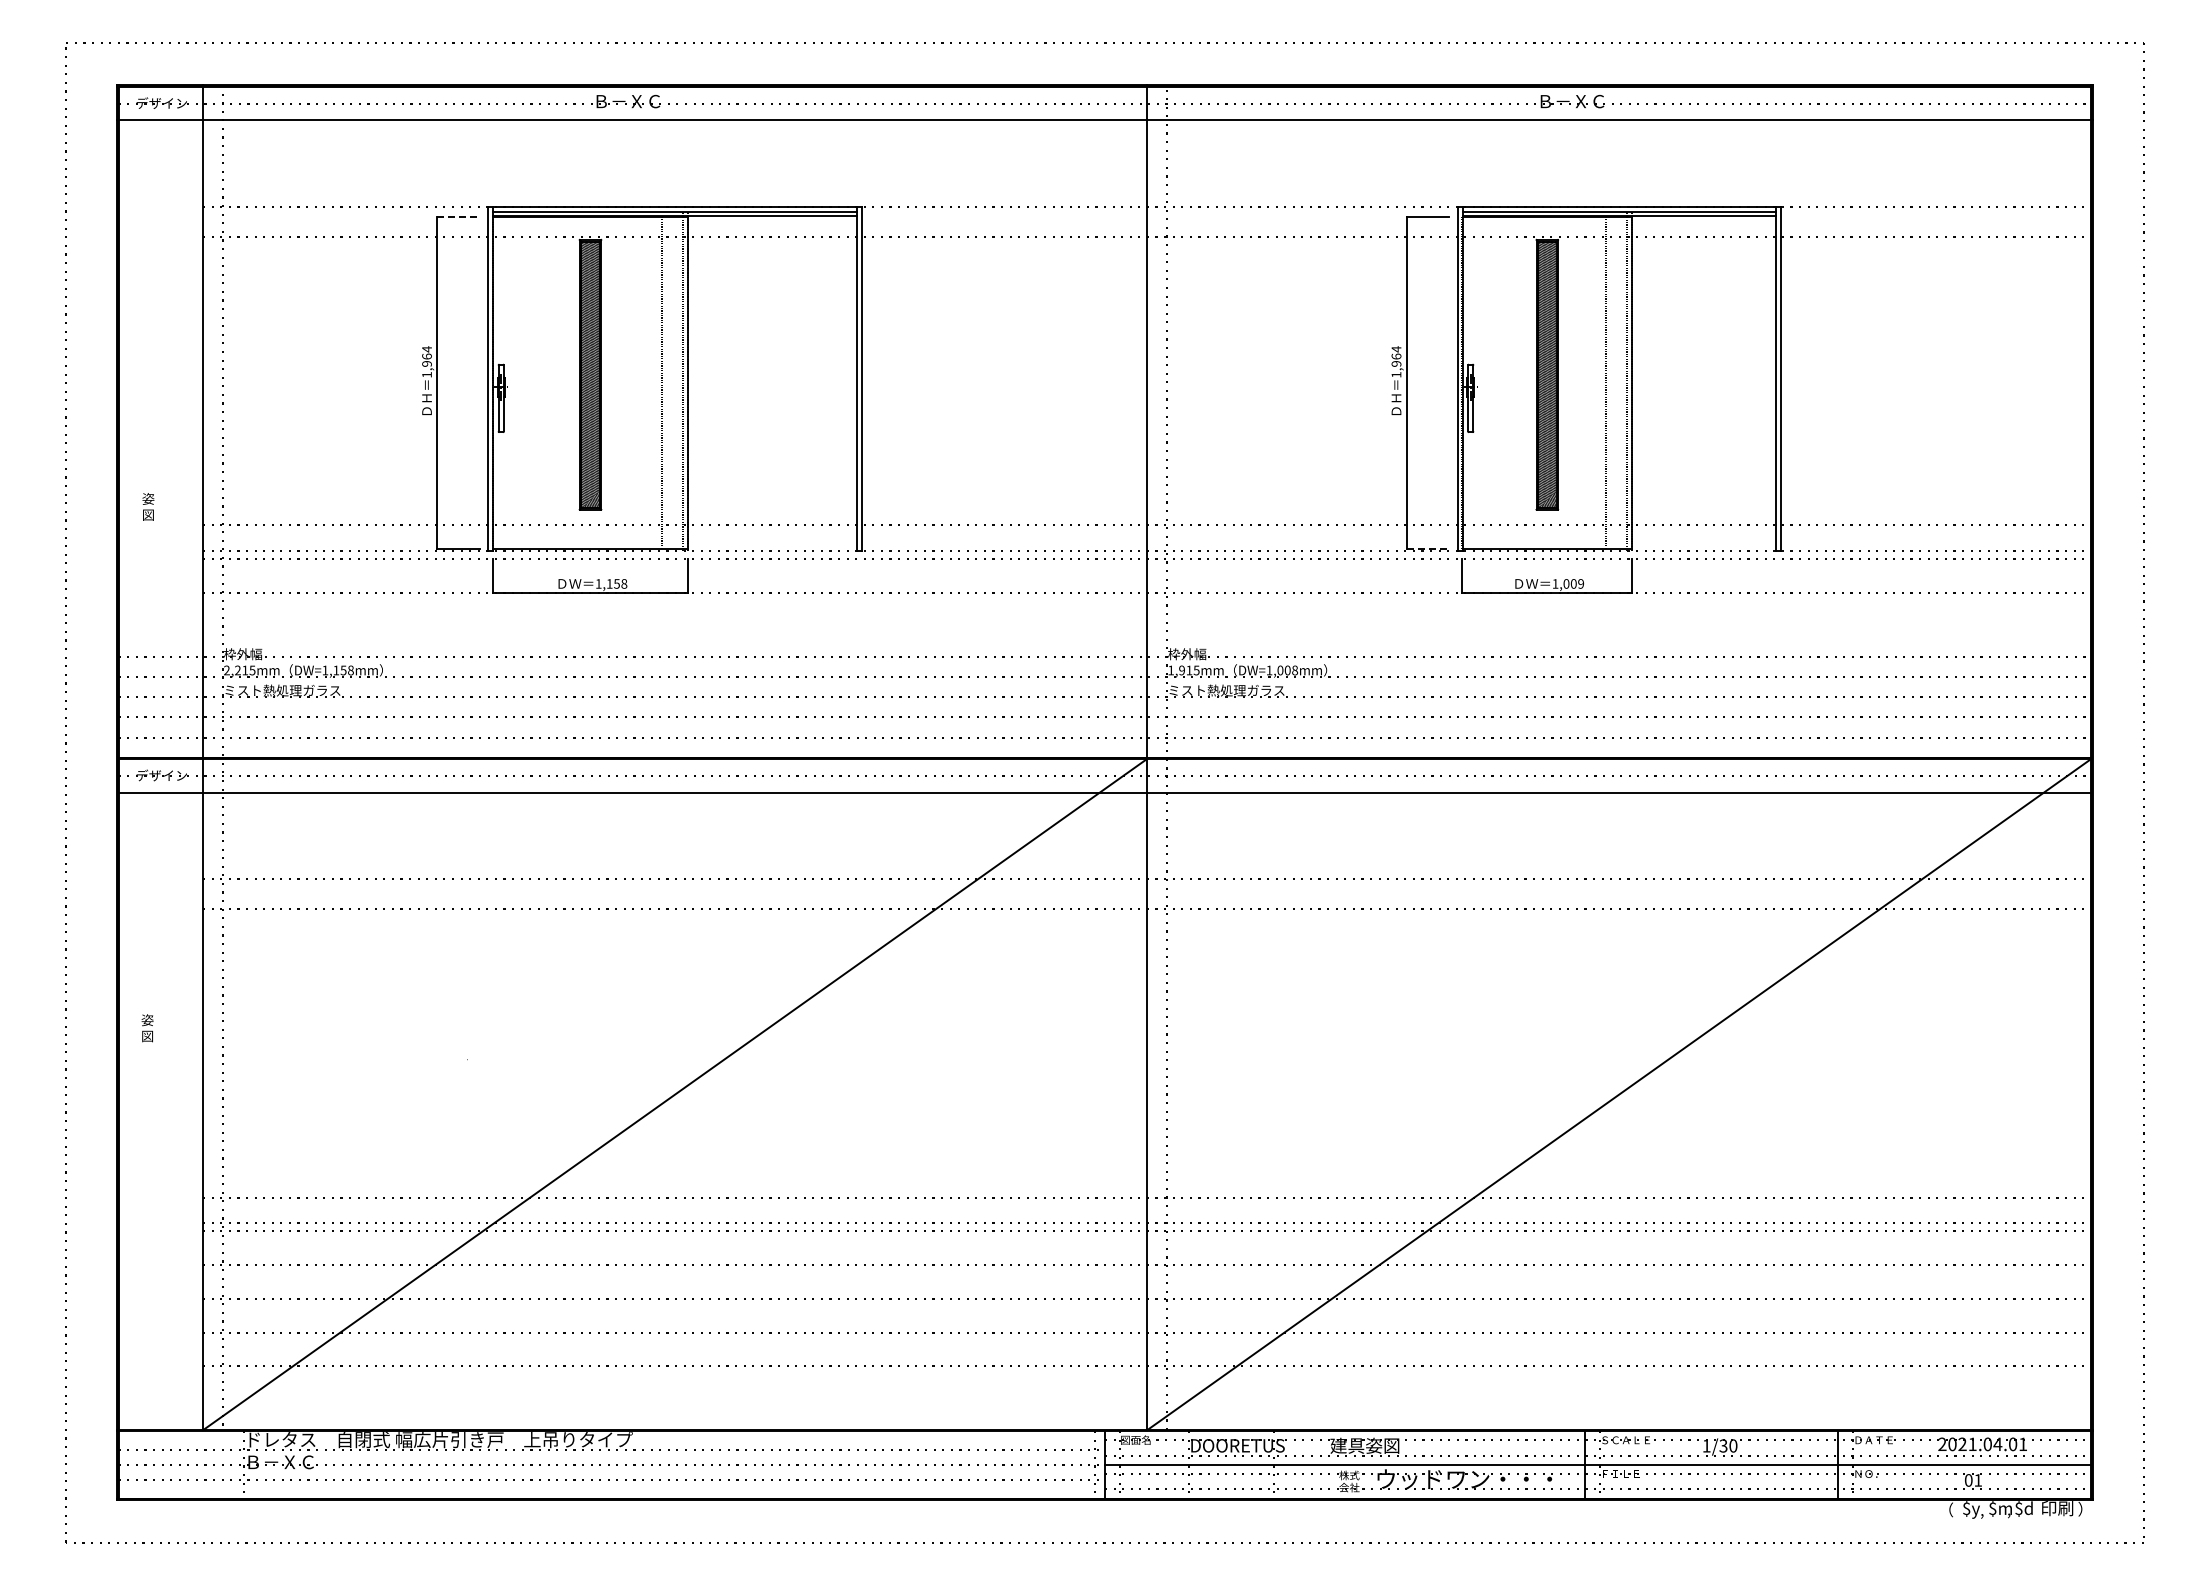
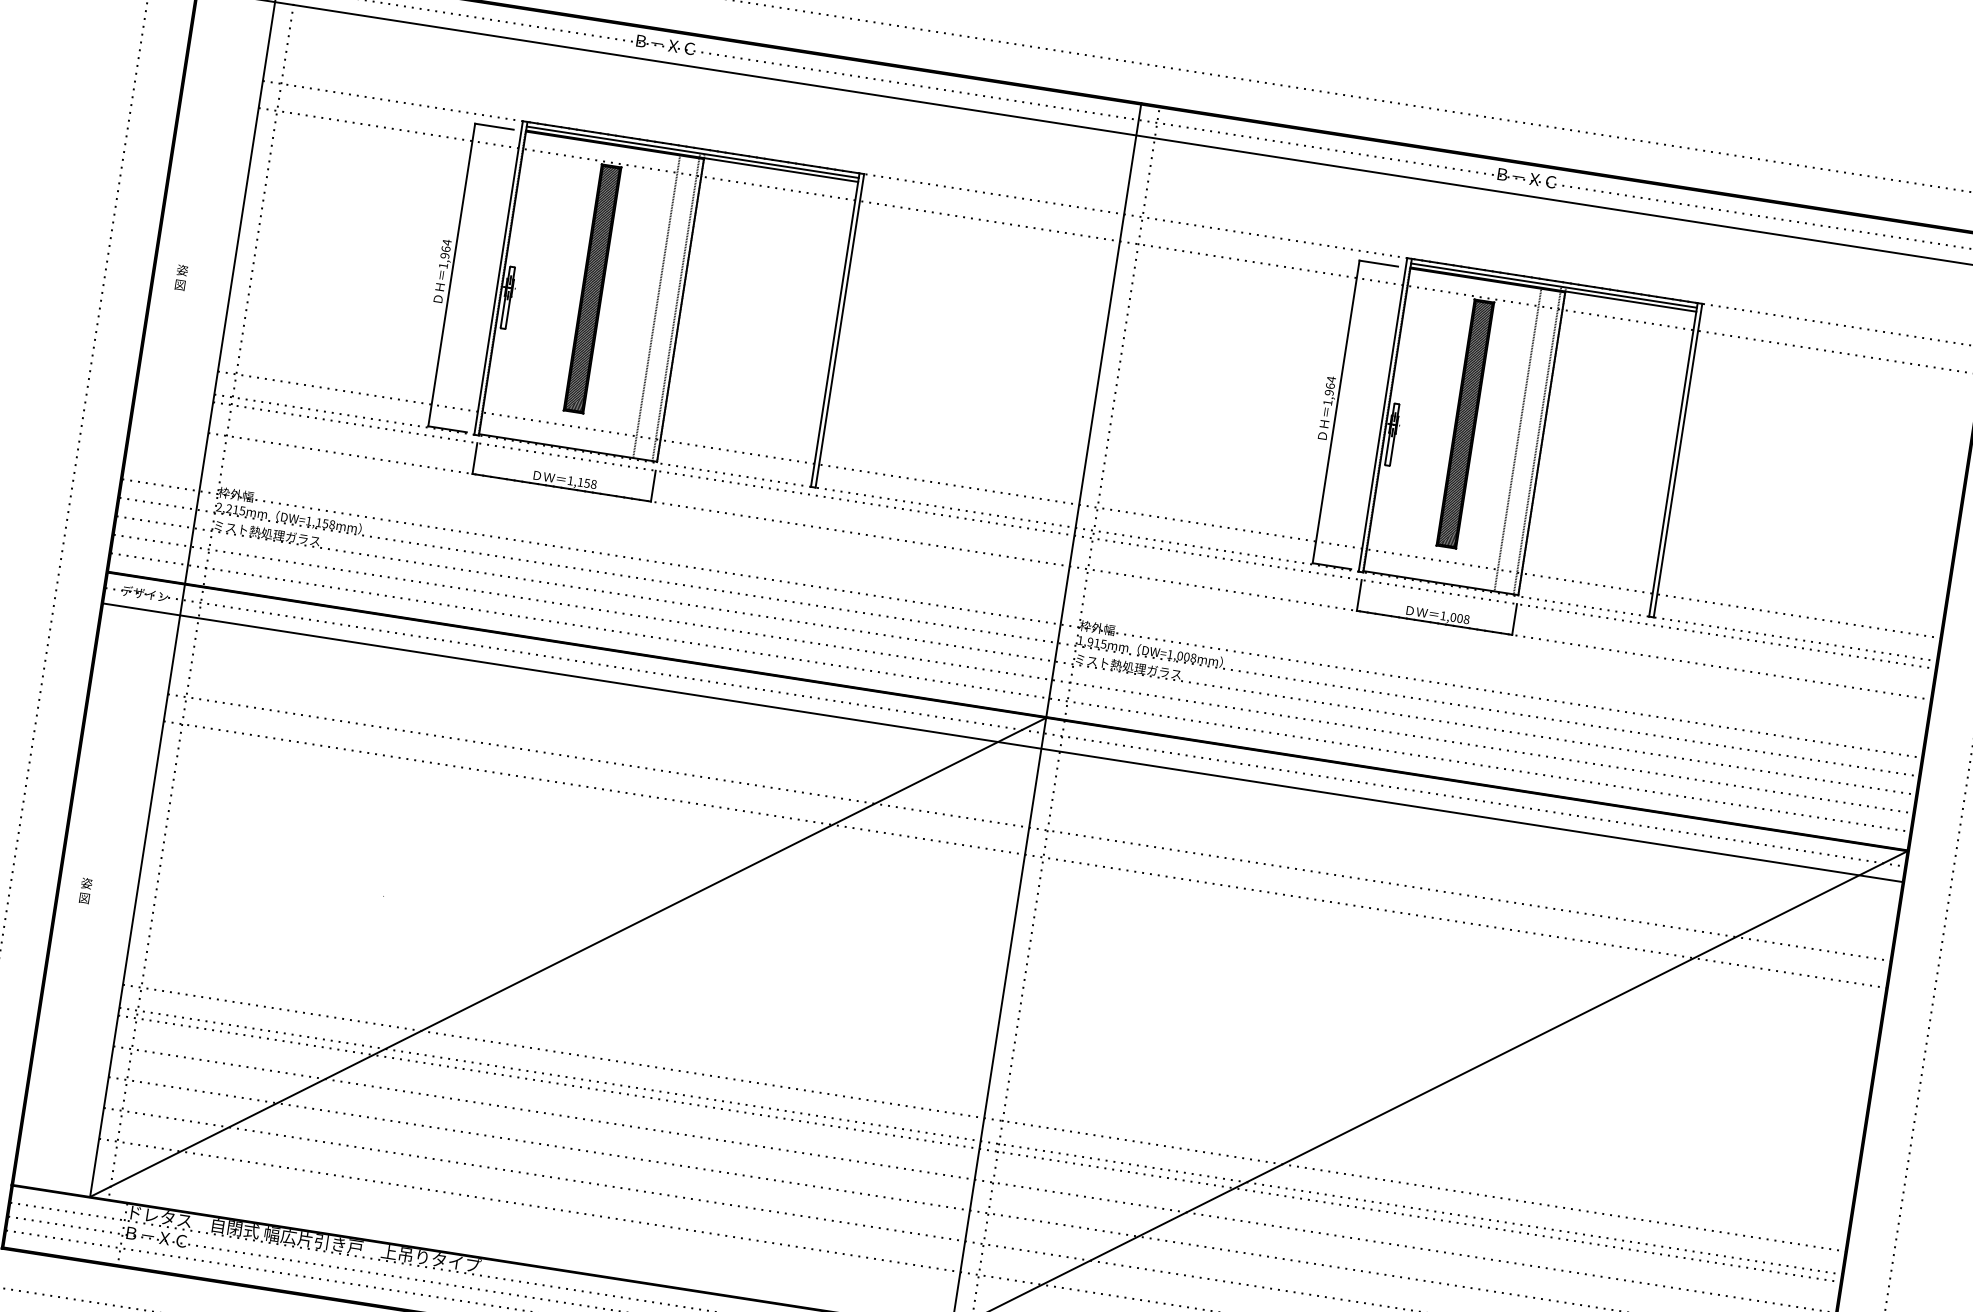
line: (459, 217) -> (495, 126), dashed -> solid
text: (148, 506) -> (181, 277), moved
line: (1428, 549) -> (1332, 566), dashed -> solid
text: (1581, 583) -> (1467, 619), 1,009 -> 1,008
text: (147, 1028) -> (85, 891), moved

